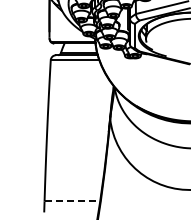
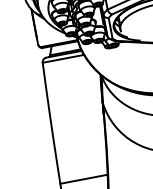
line: (72, 201) -> (84, 179), dashed -> solid

